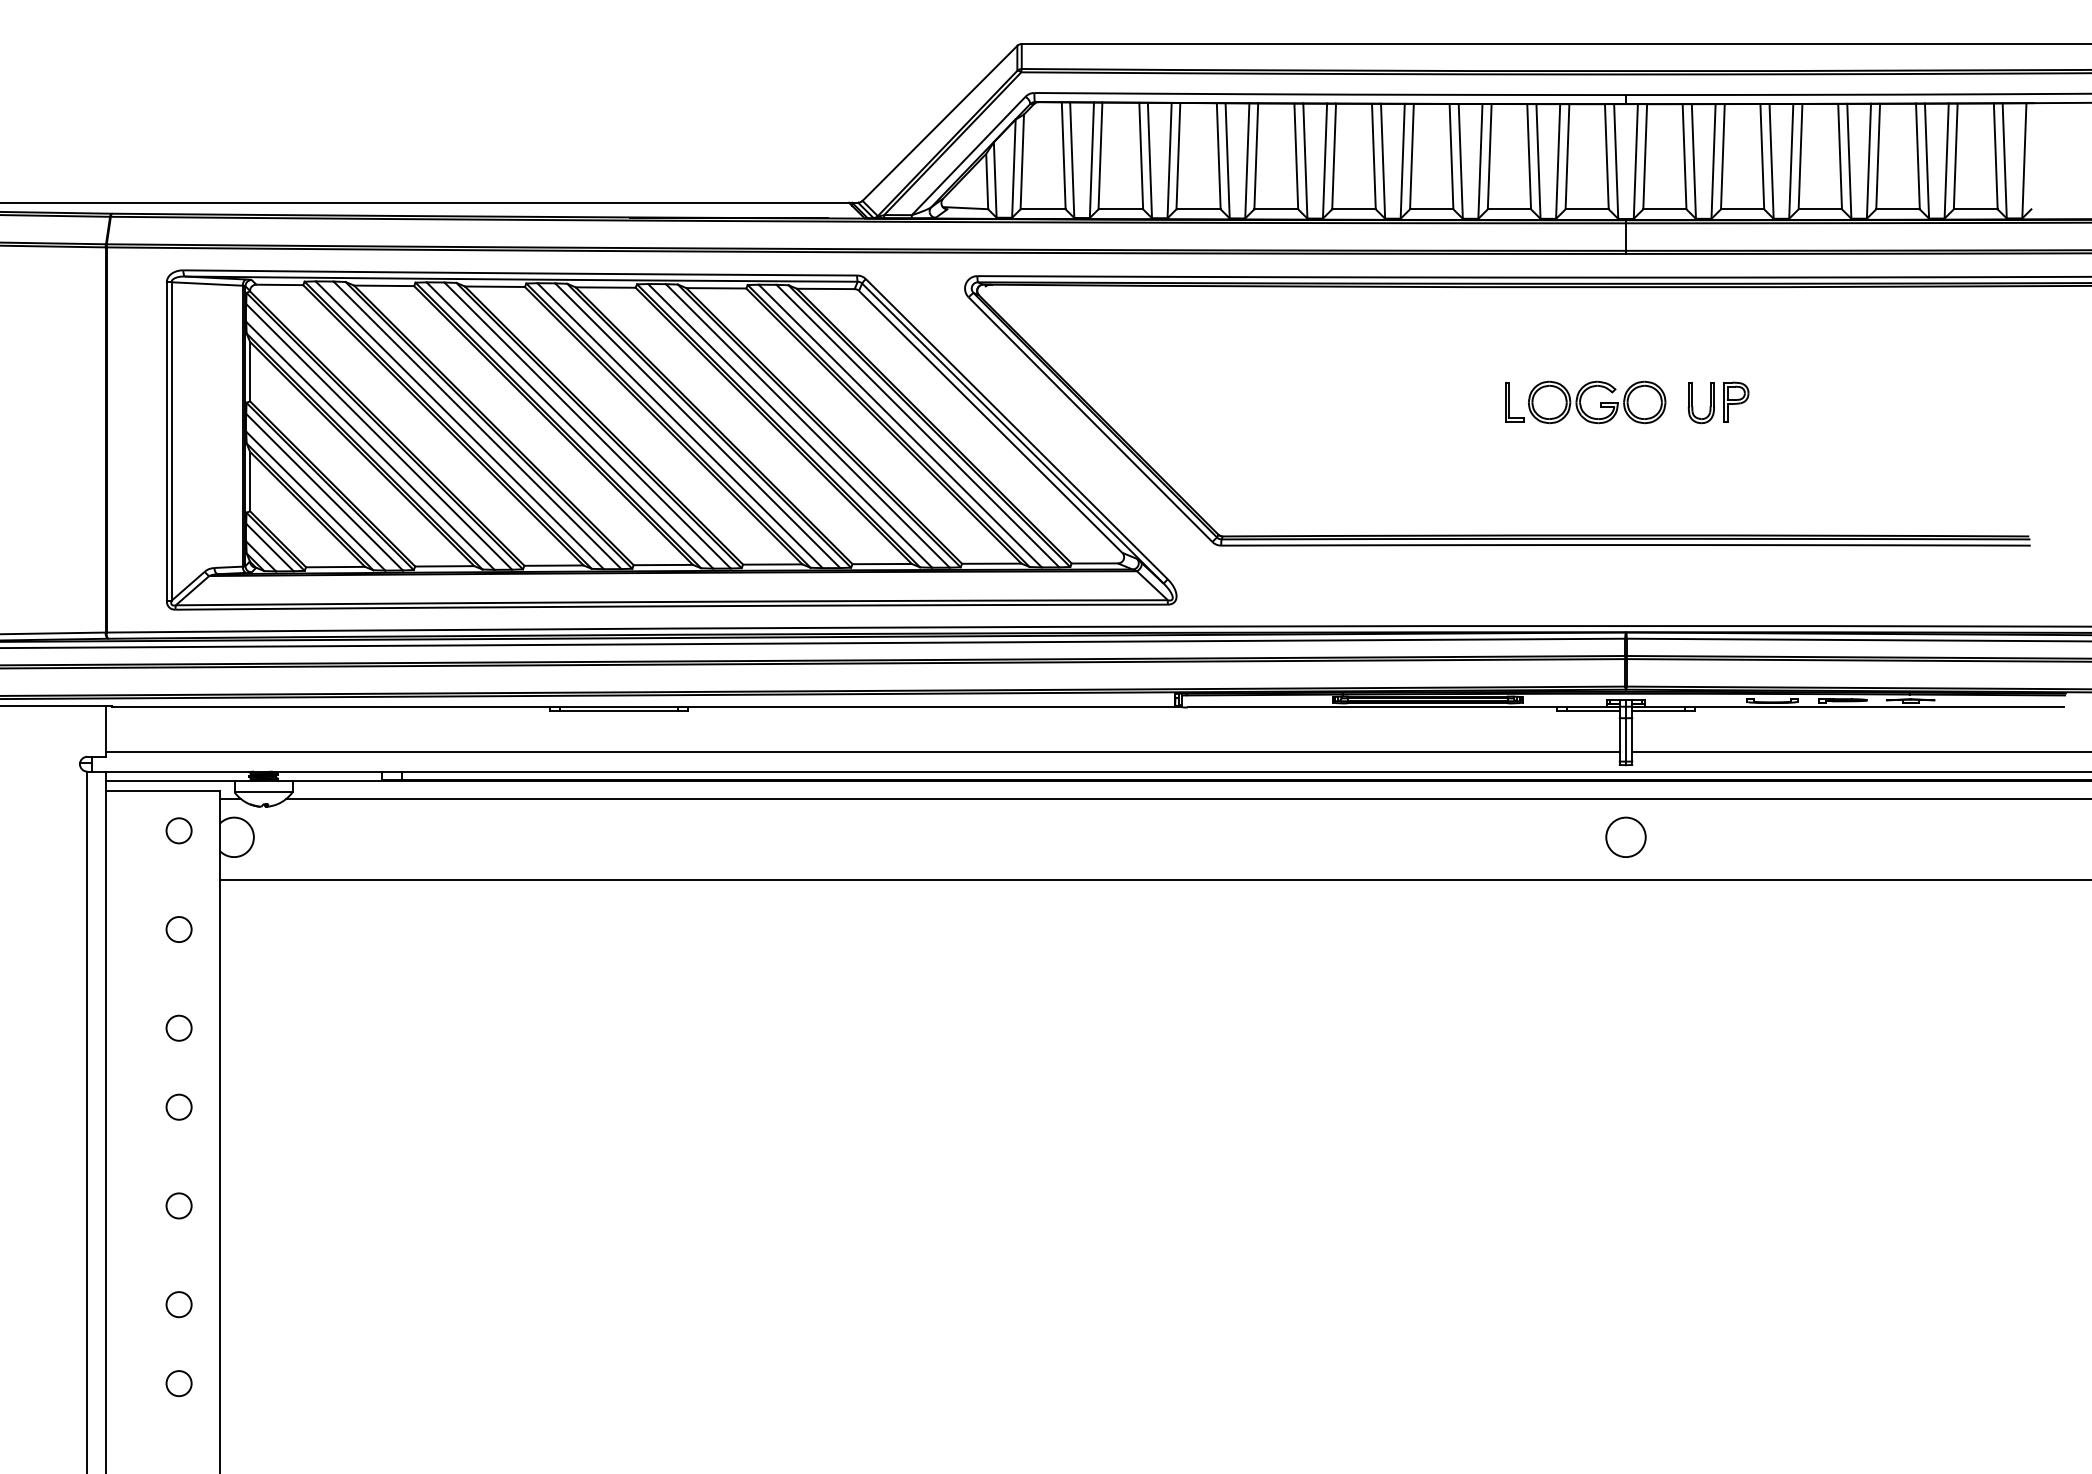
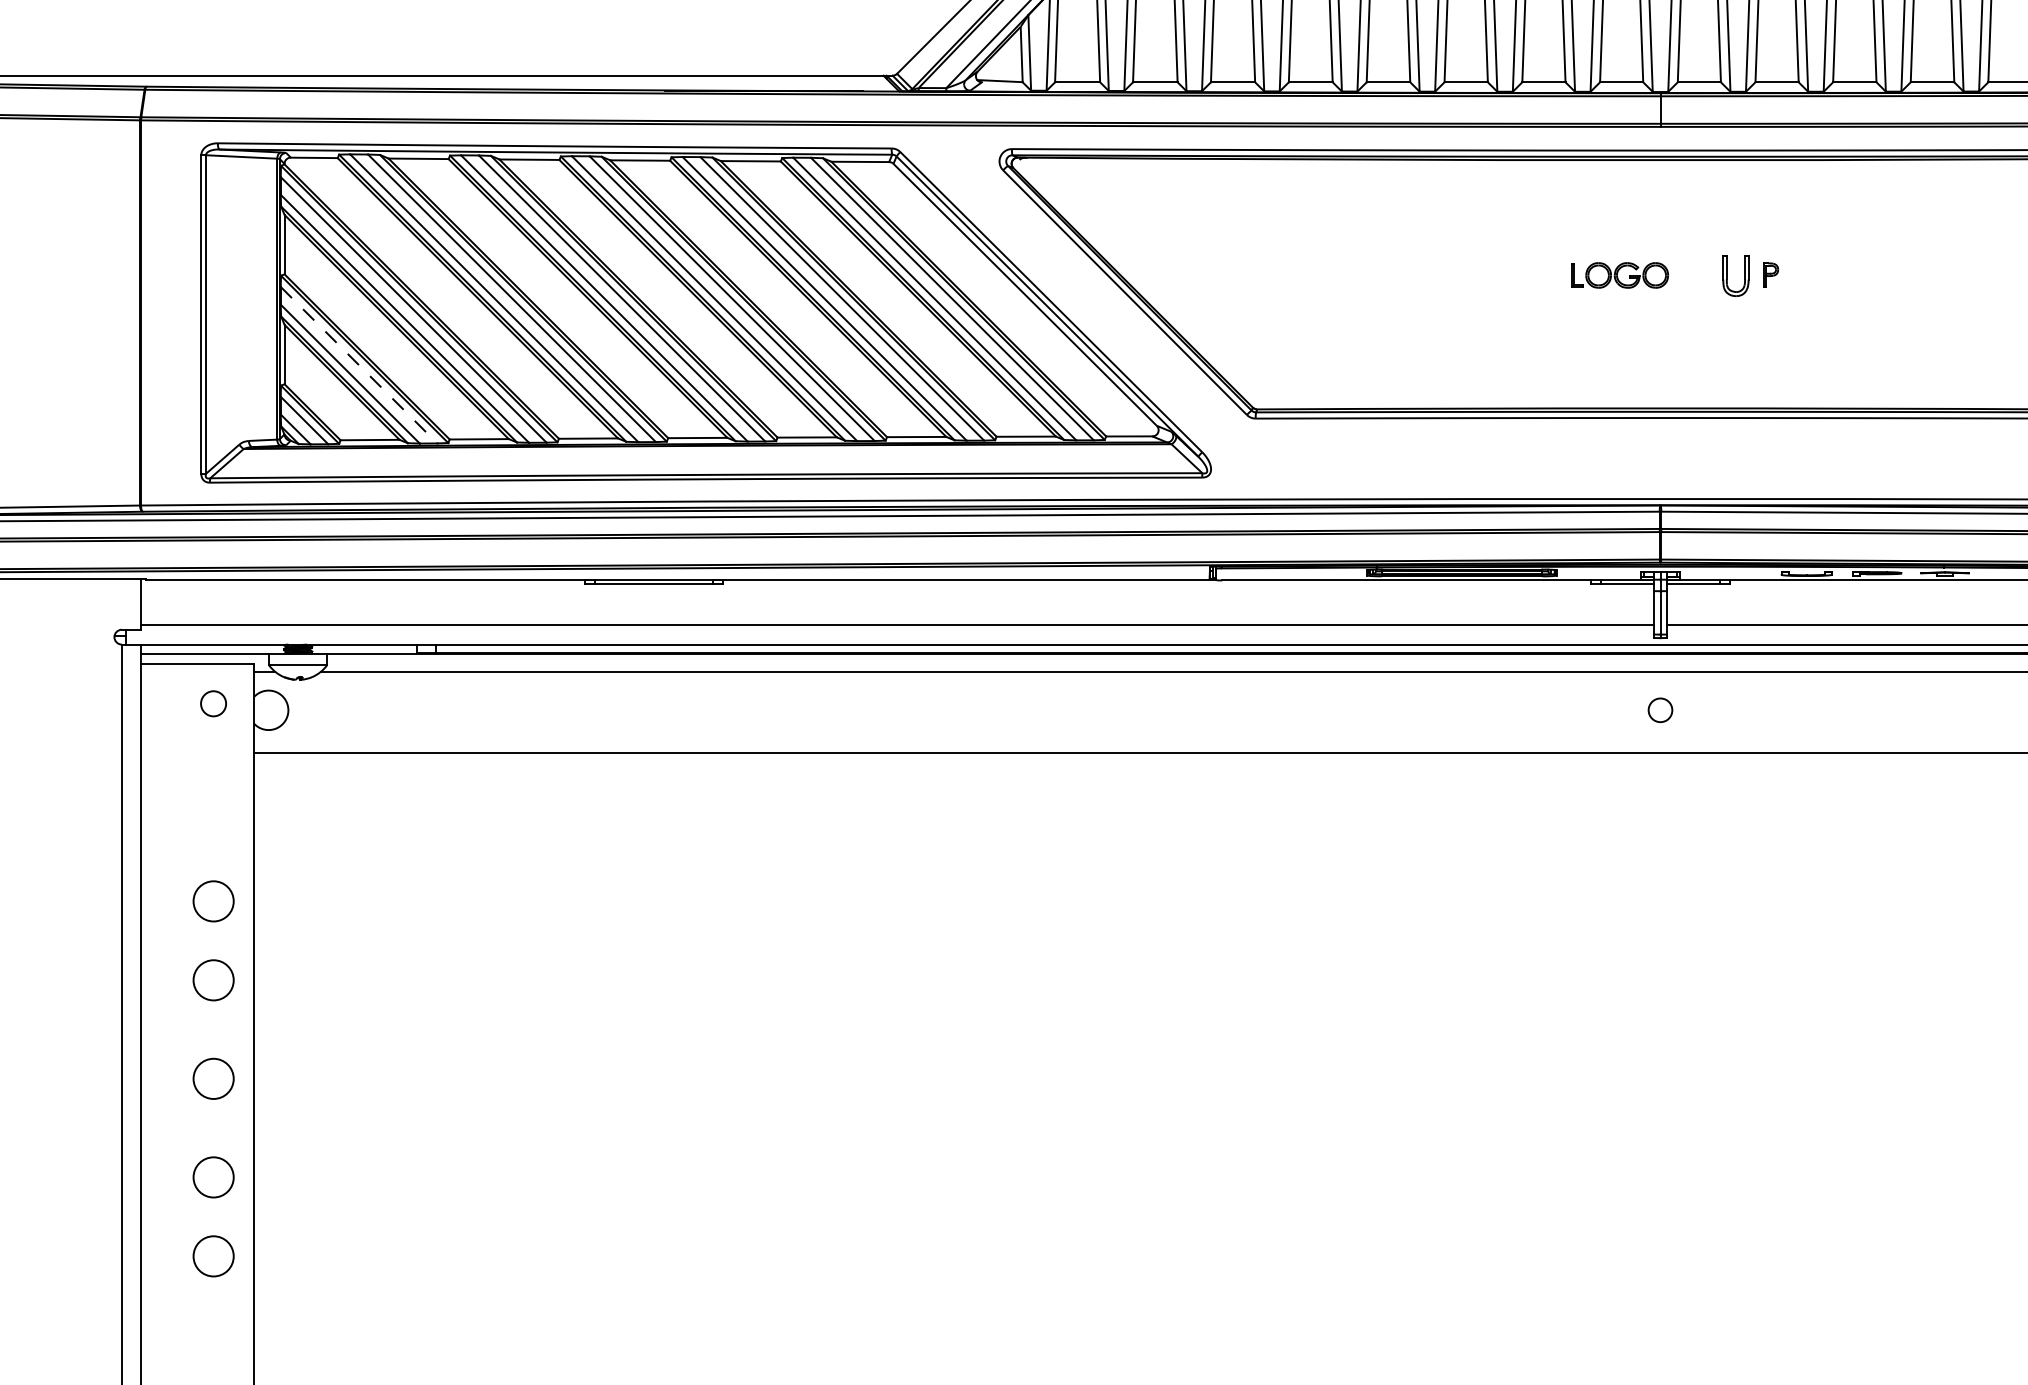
part: (1736, 401) -> (1770, 274), size x0.6
part: (1585, 402) -> (1619, 275), size x0.6
line: (324, 492) -> (358, 365), solid -> dashed
circle: (1625, 837) -> (1659, 710), size x0.6
circle: (178, 929) -> (212, 802), removed
circle: (178, 1027) -> (212, 900), size x1.6
circle: (178, 1106) -> (212, 979), size x1.6
circle: (178, 1205) -> (212, 1078), size x1.6
circle: (178, 1304) -> (212, 1177), size x1.6
circle: (178, 1383) -> (212, 1256), size x1.6

